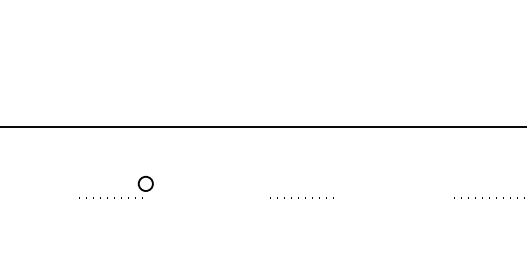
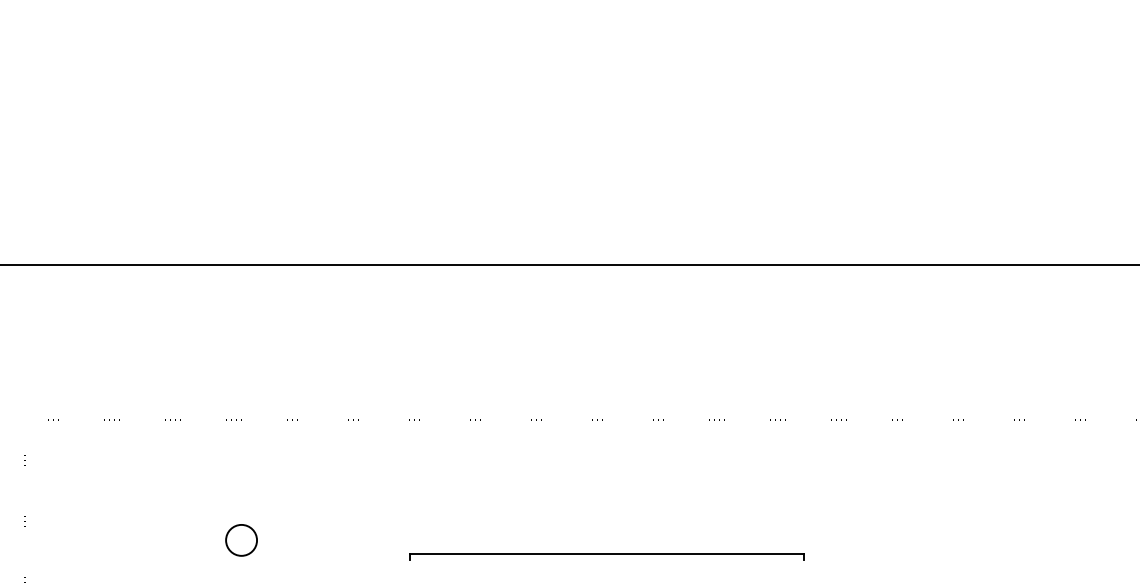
circle: (145, 183) -> (240, 539), moved
part: (256, 260) -> (607, 556), added

